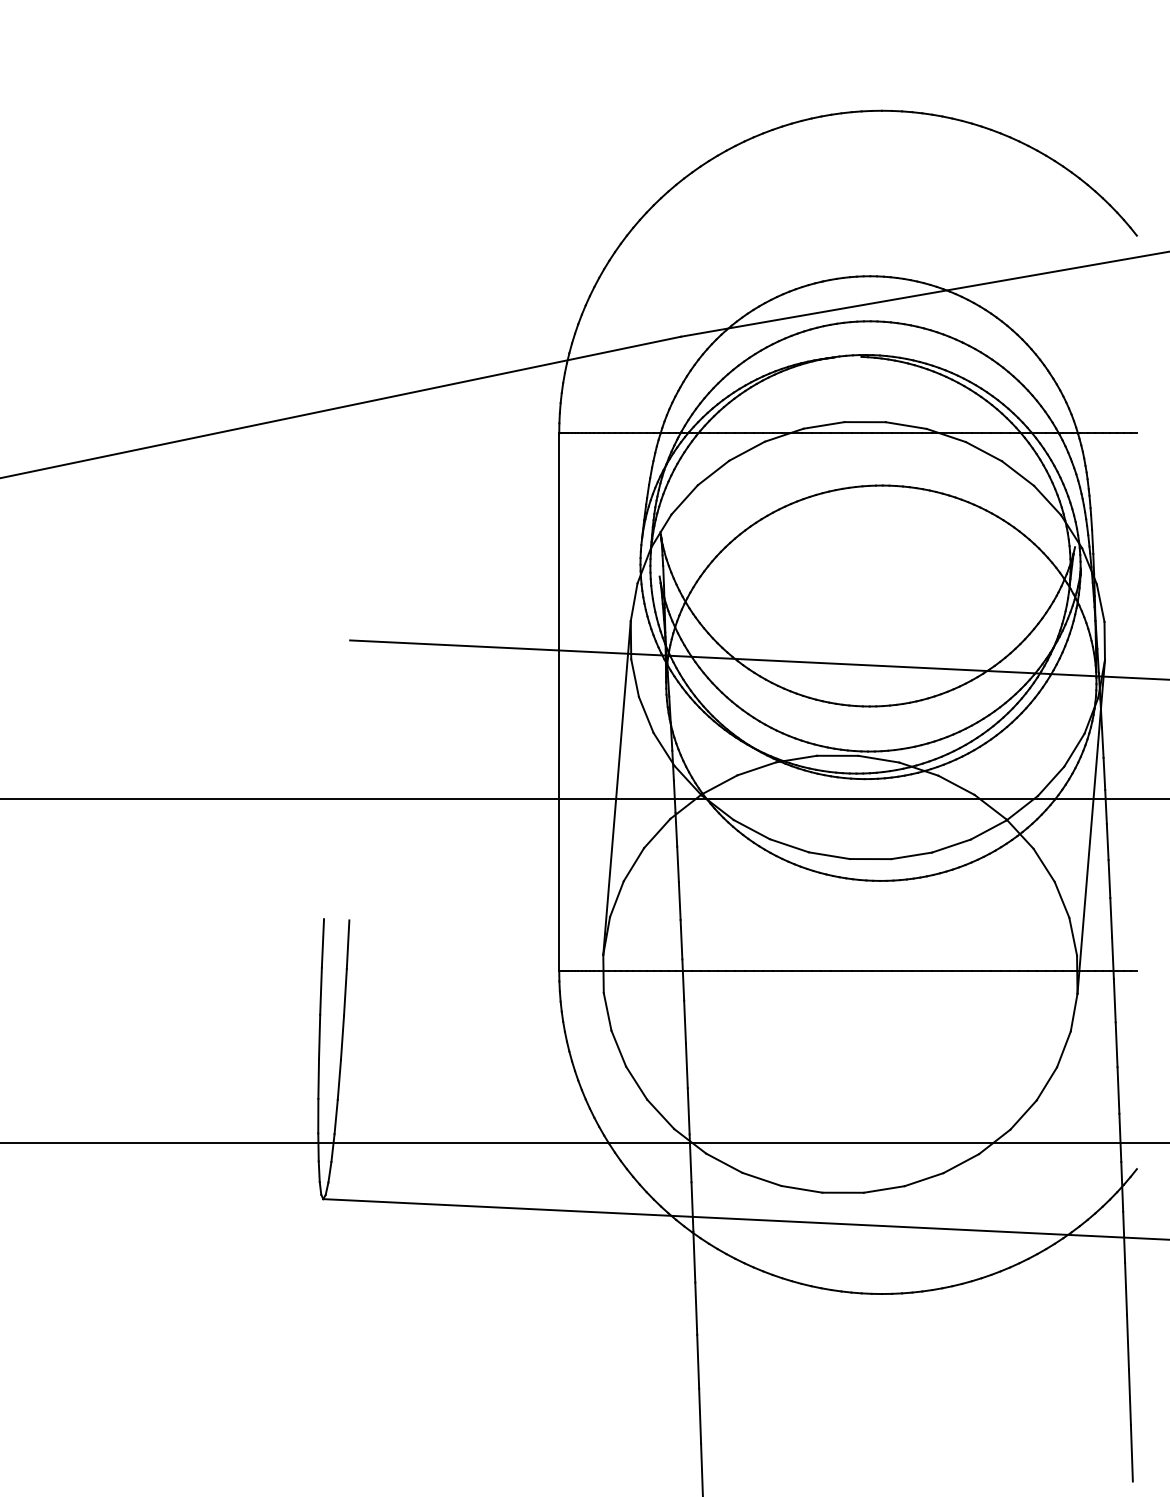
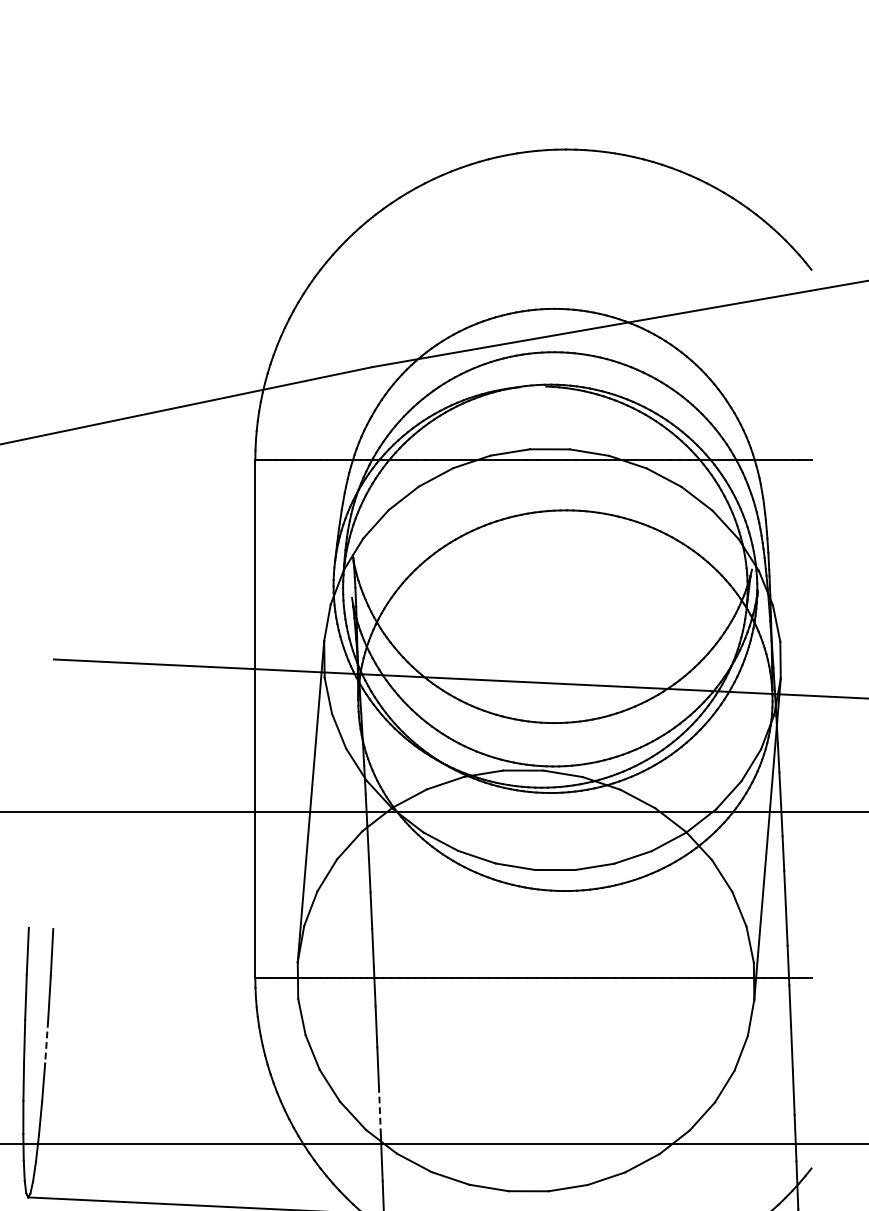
line: (342, 1038) -> (46, 1042), solid -> dashed
line: (688, 1110) -> (379, 1112), solid -> dashed

